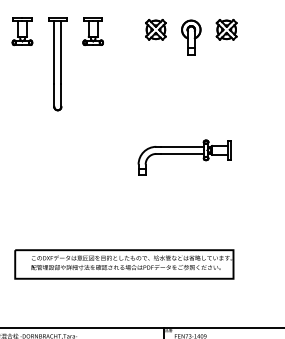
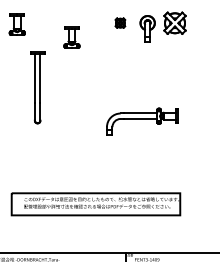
part: (156, 28) -> (120, 22), size x0.6
part: (226, 28) -> (174, 22), size x1.4
part: (92, 31) -> (71, 37), moved
part: (57, 63) -> (37, 87), moved

